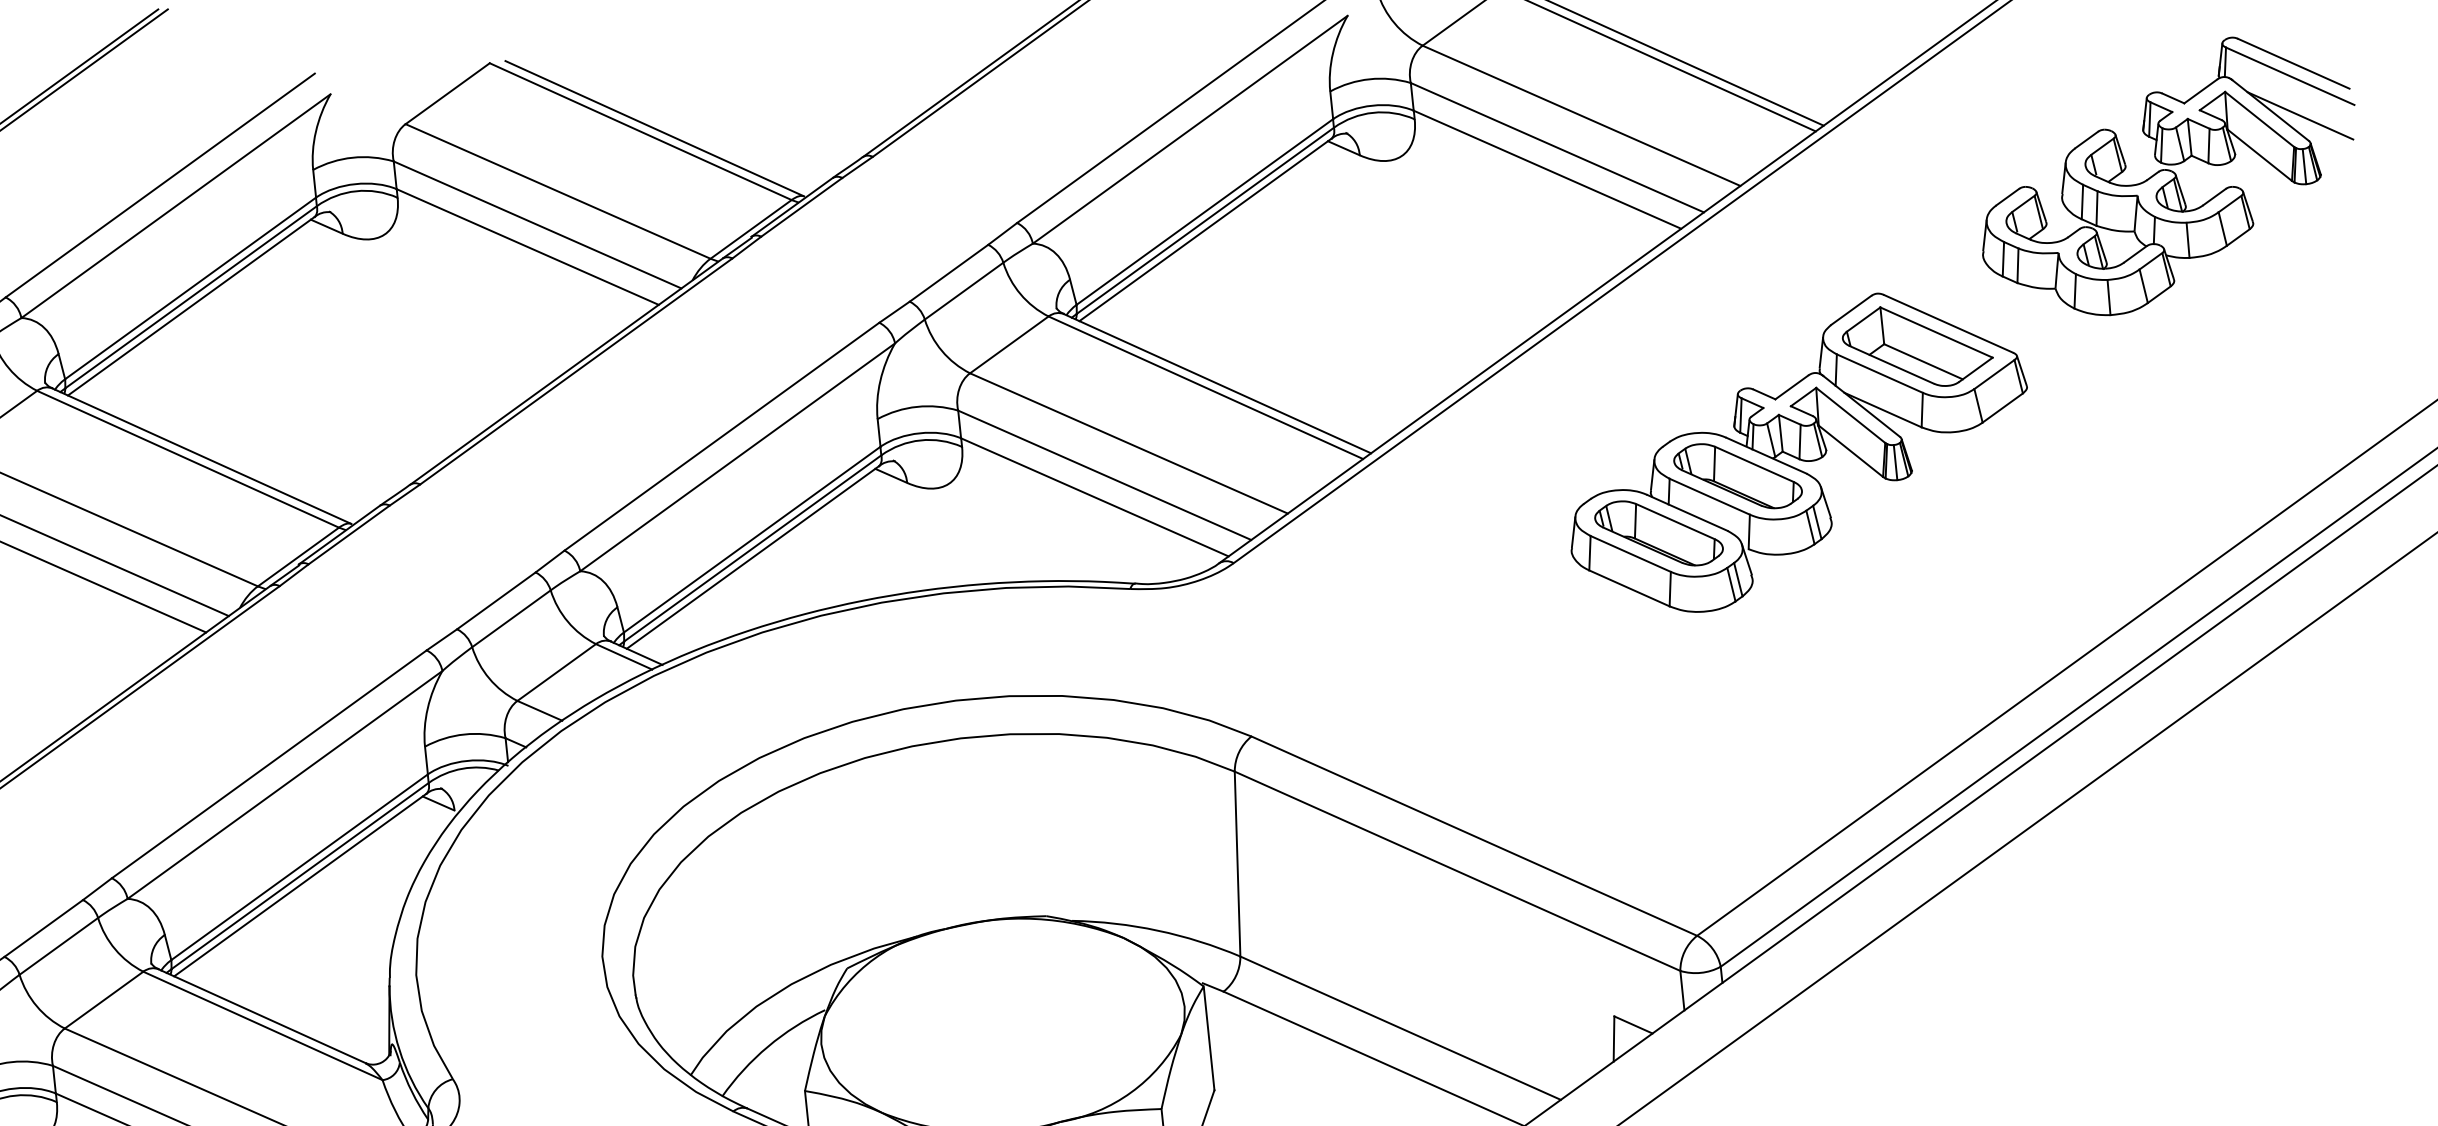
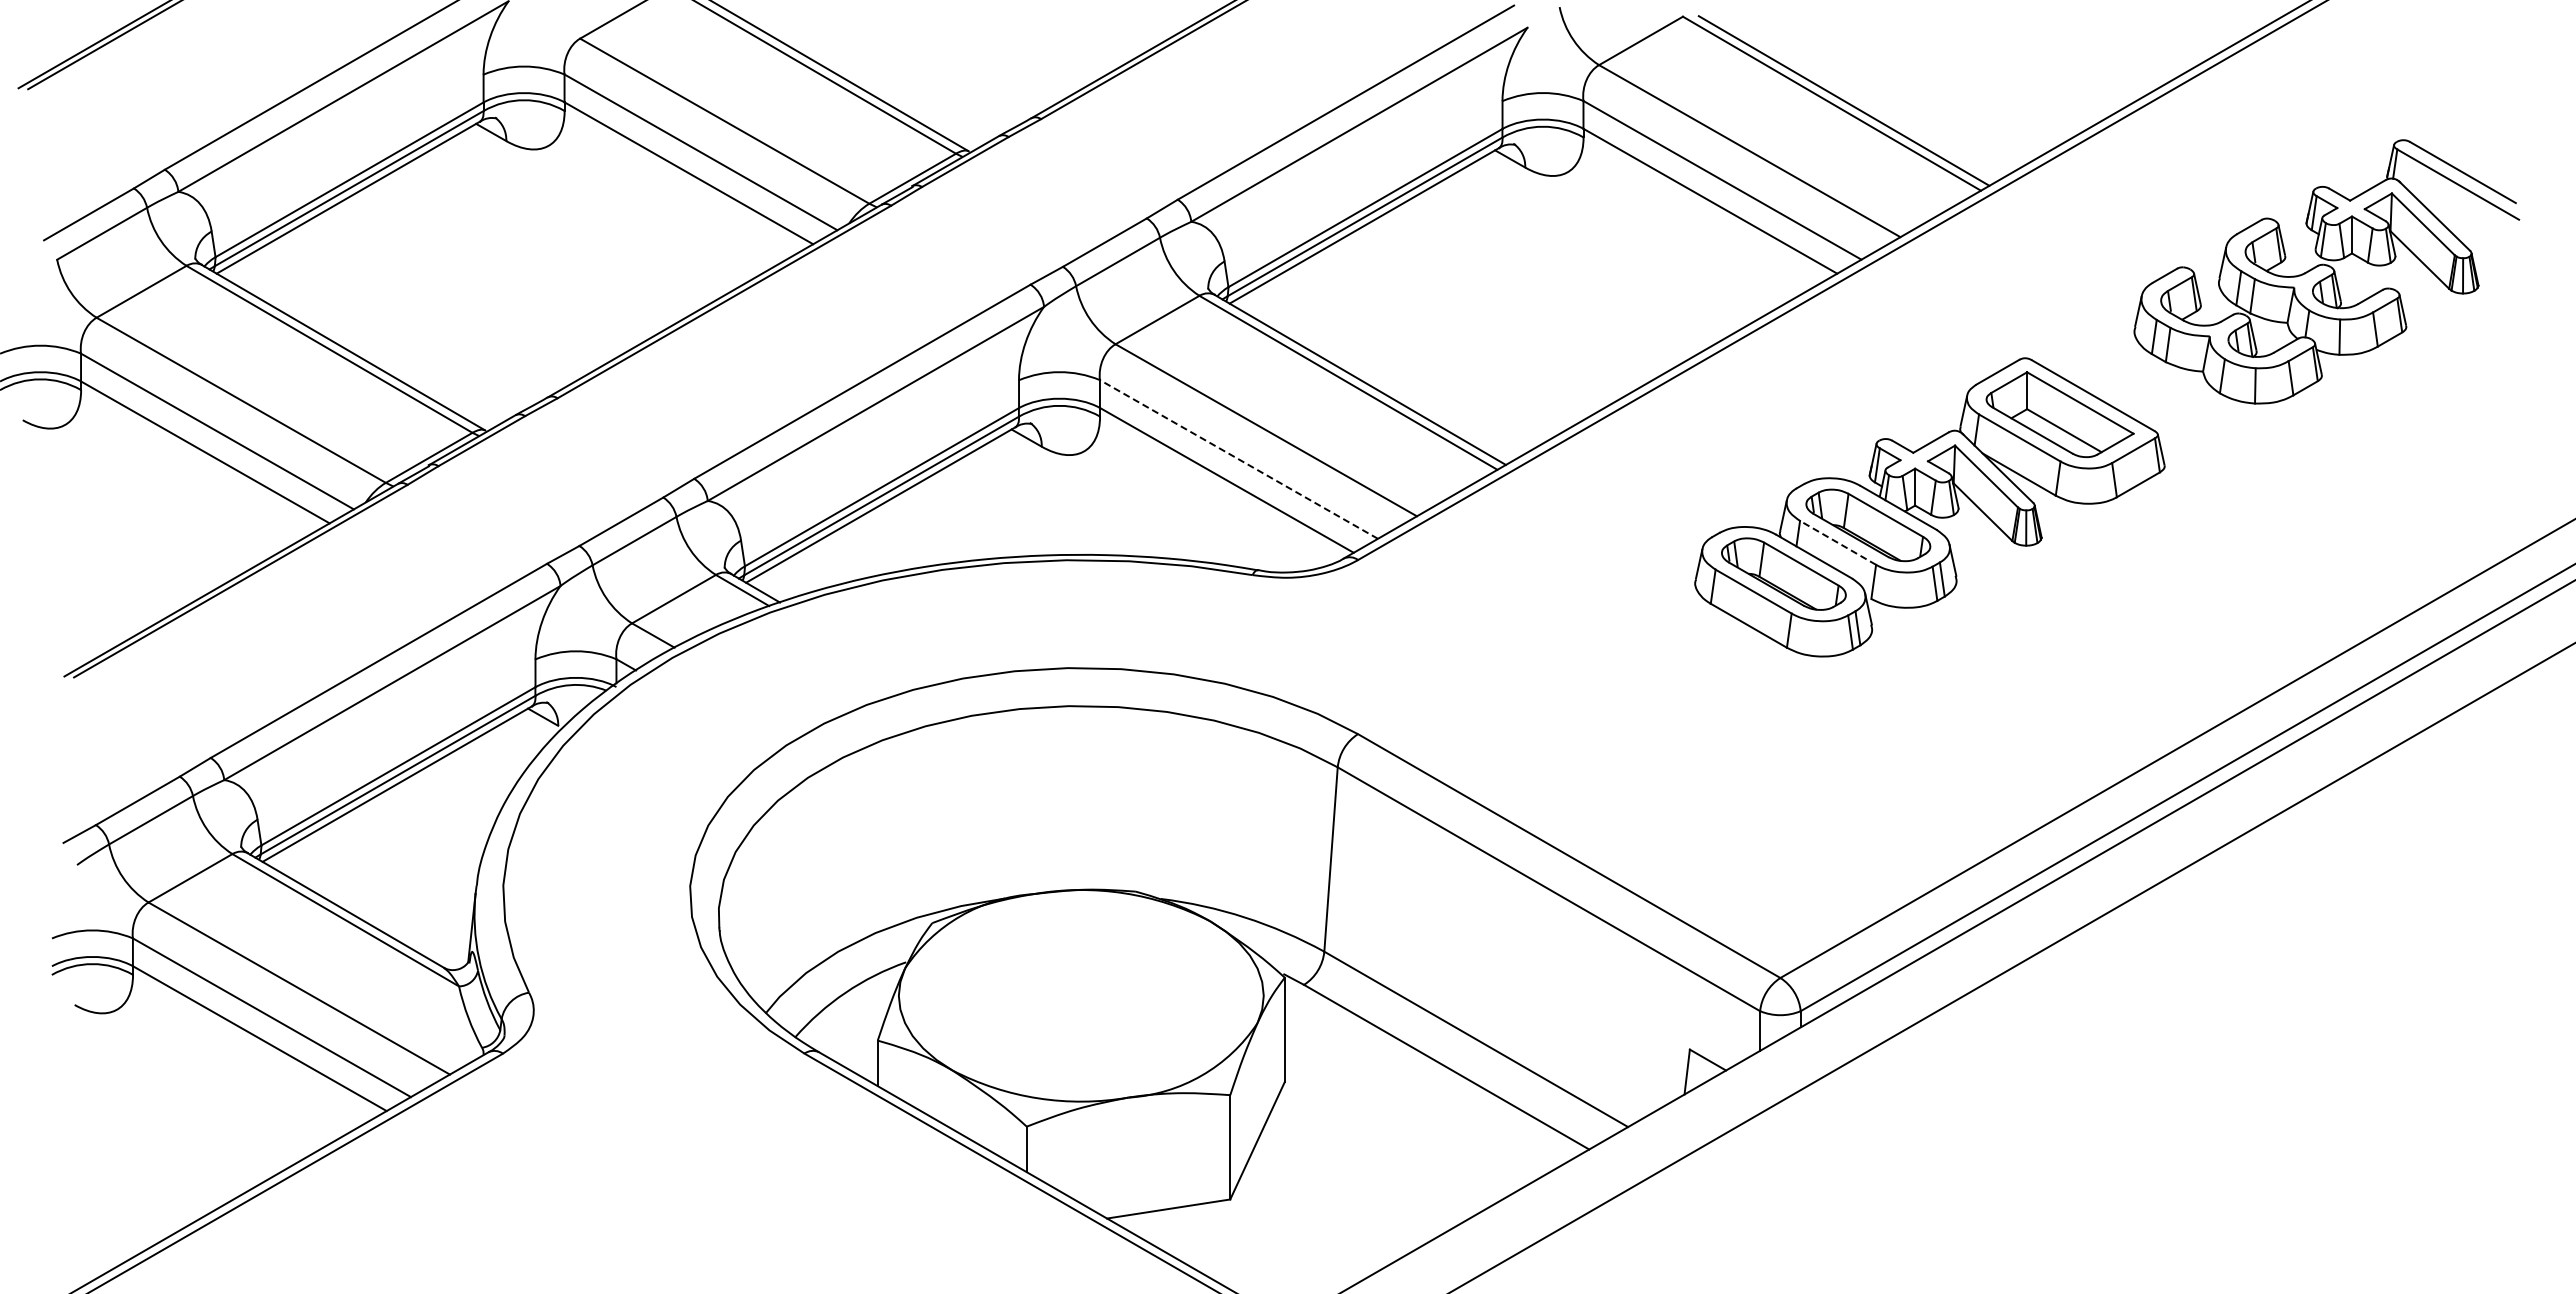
line: (2300, 115) -> (2464, 224), removed
line: (1104, 475) -> (1238, 459), solid -> dashed
line: (1710, 496) -> (1838, 542), solid -> dashed

